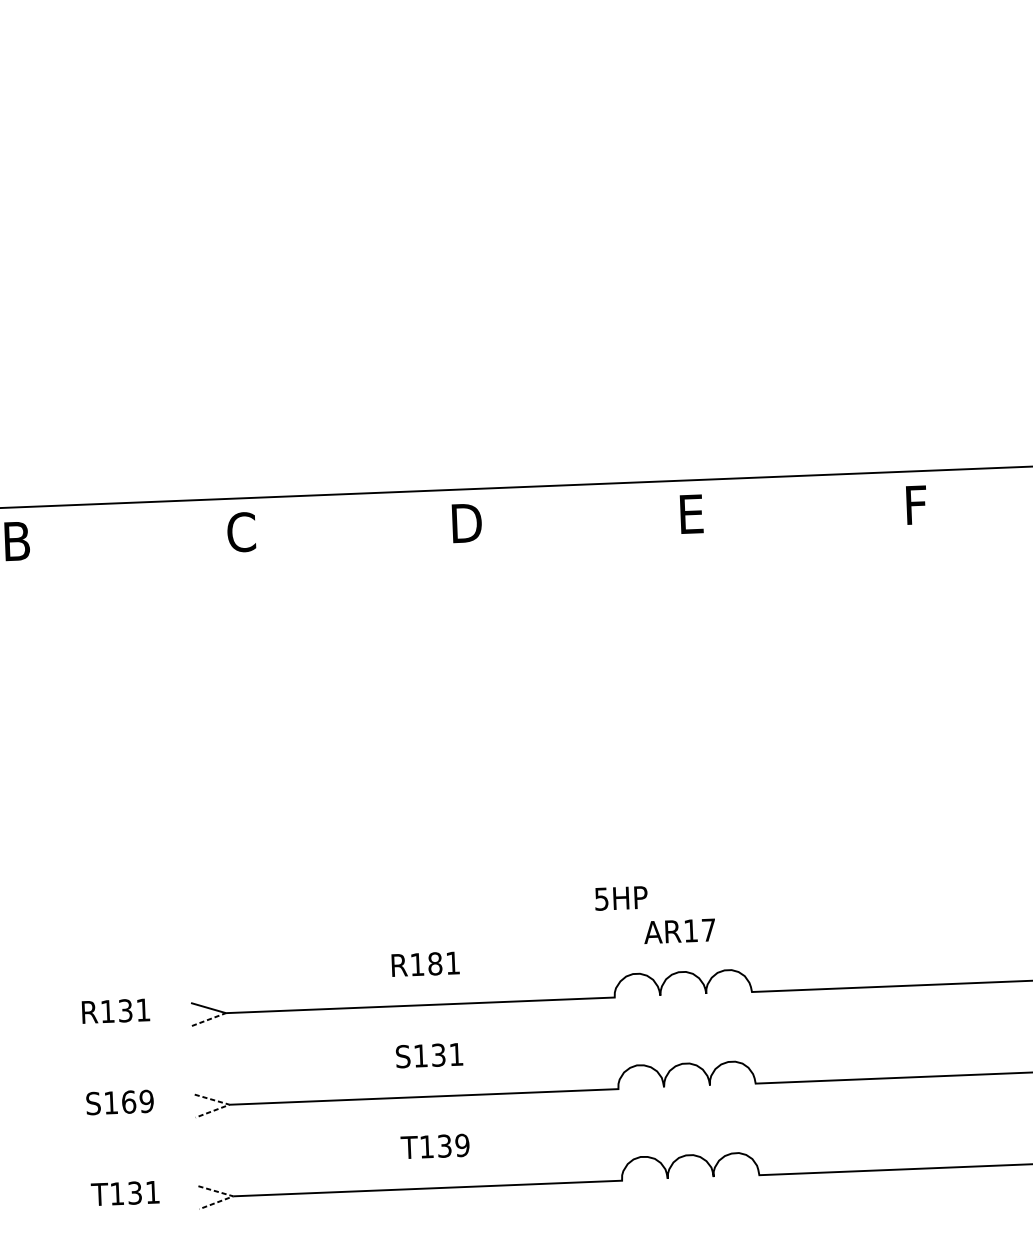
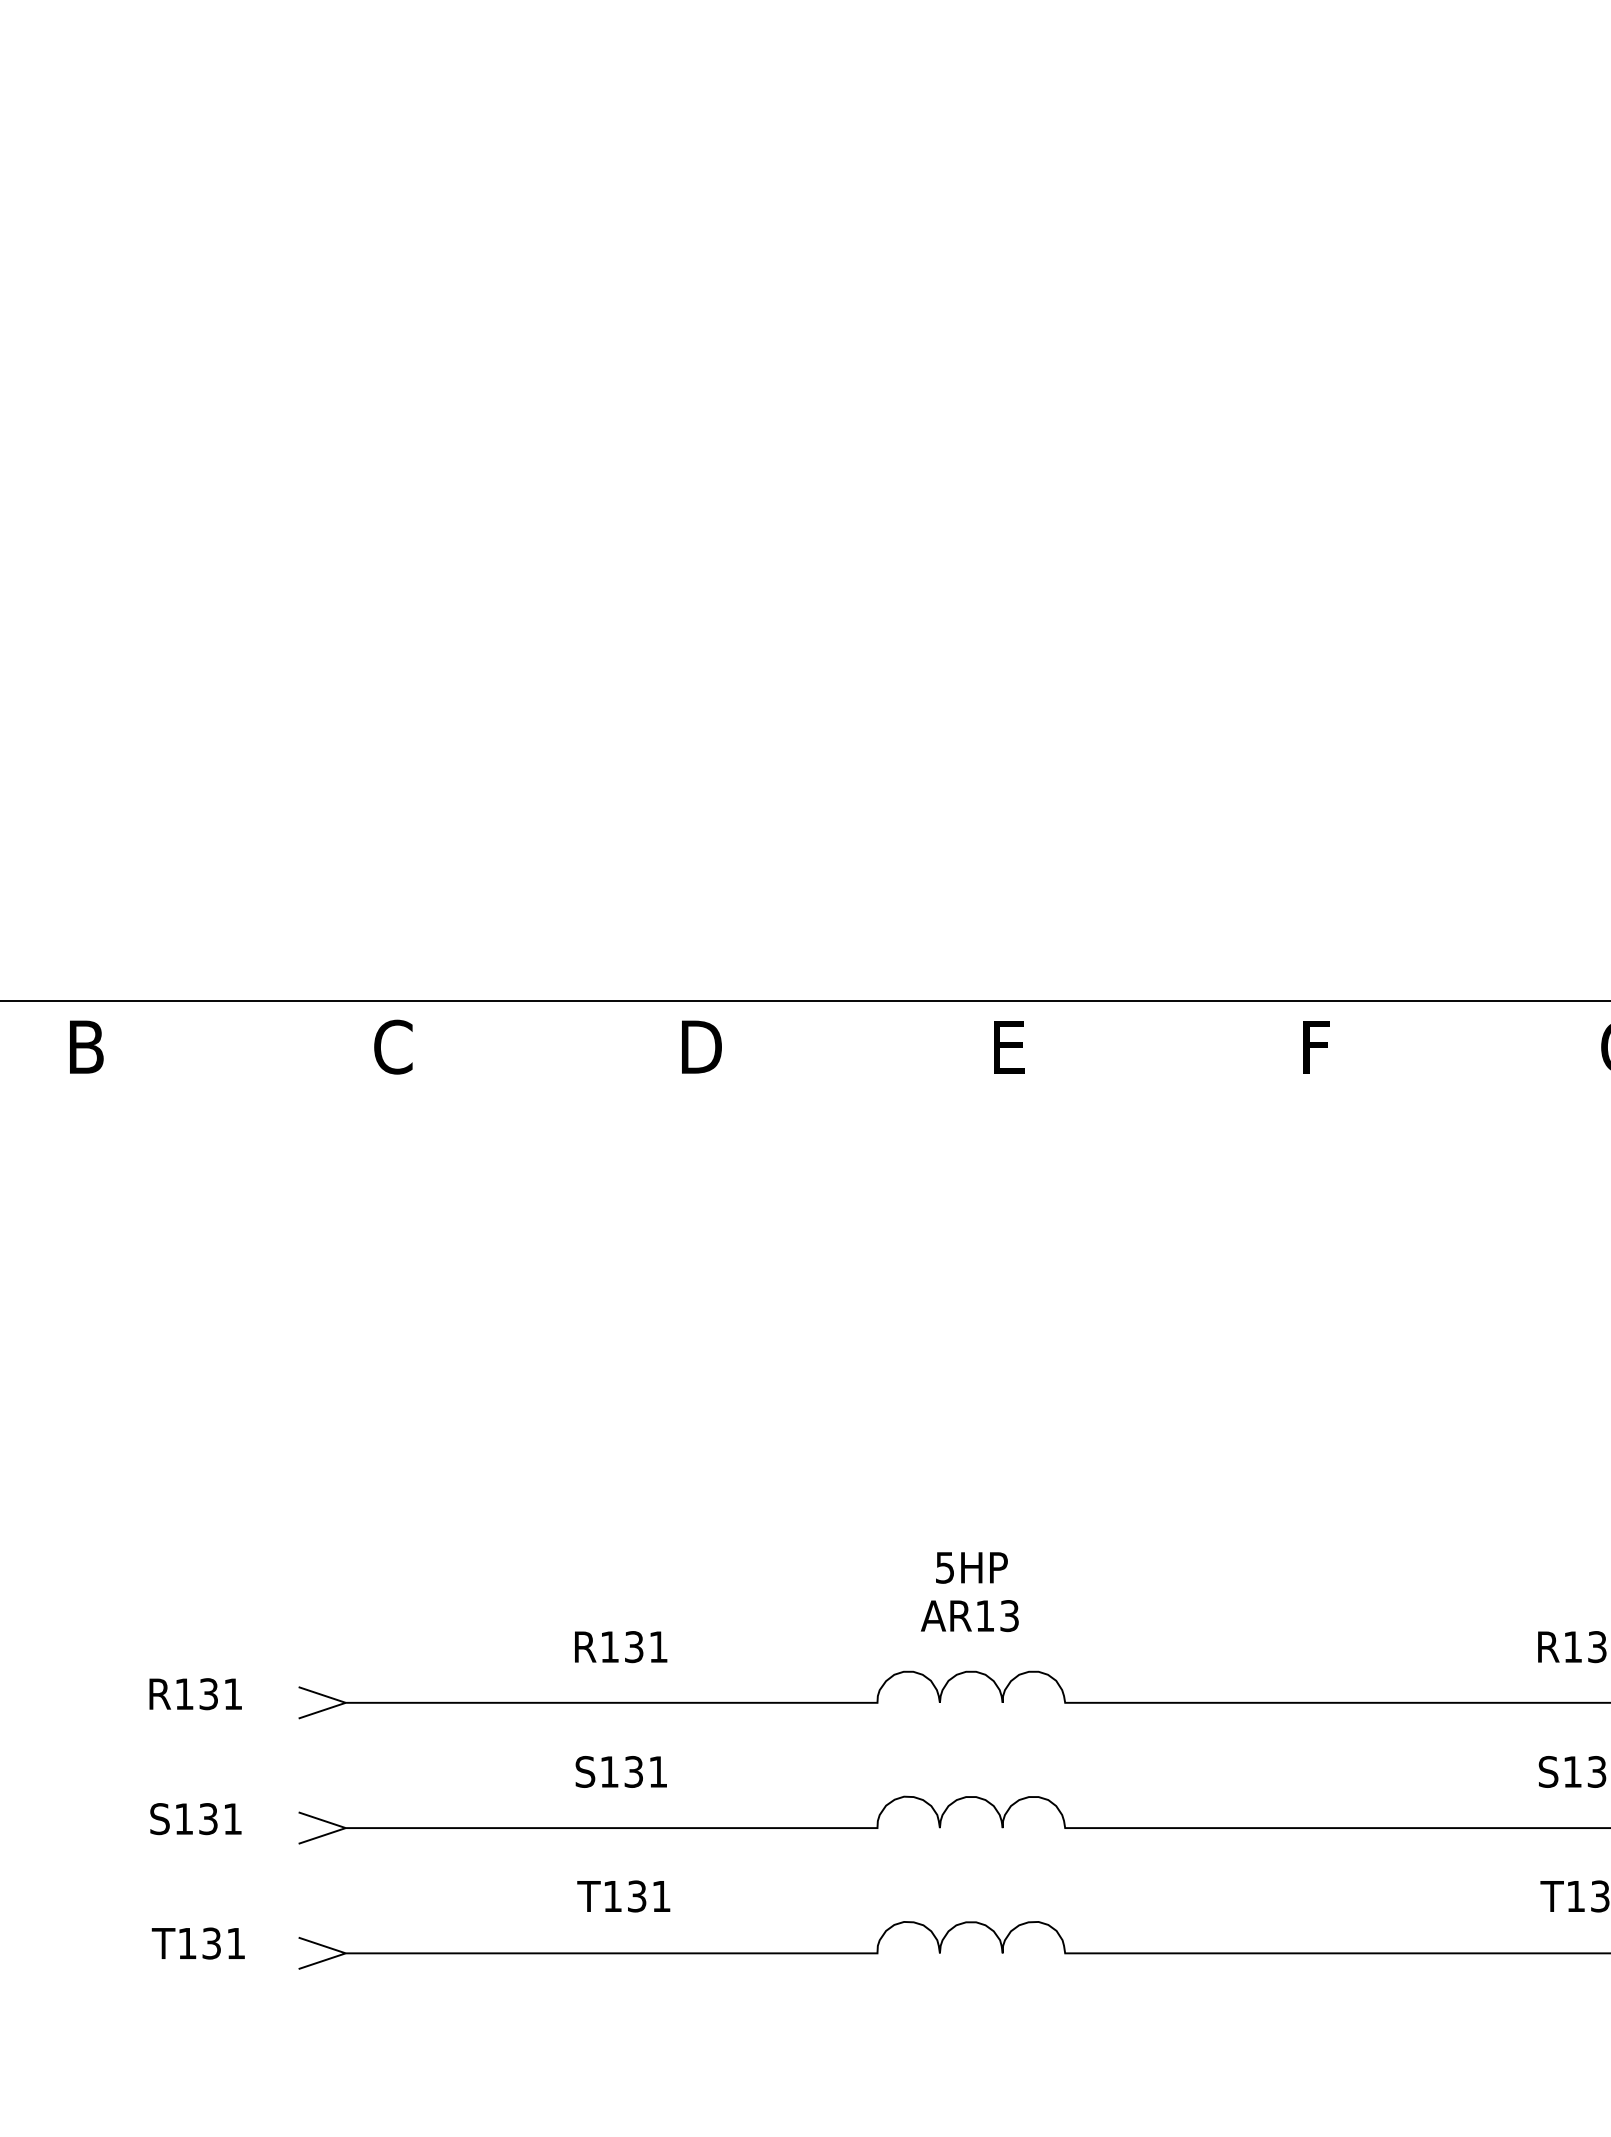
text: (621, 898) -> (971, 1567), moved
text: (708, 930) -> (1009, 1616), AR17 -> AR13
text: (434, 964) -> (633, 1647), R181 -> R131
line: (209, 1019) -> (322, 1710), dashed -> solid
text: (137, 1102) -> (220, 1819), S169 -> S131
line: (229, 1105) -> (345, 1828), dashed -> solid
text: (461, 1145) -> (660, 1896), T139 -> T131
line: (233, 1196) -> (345, 1953), dashed -> solid

